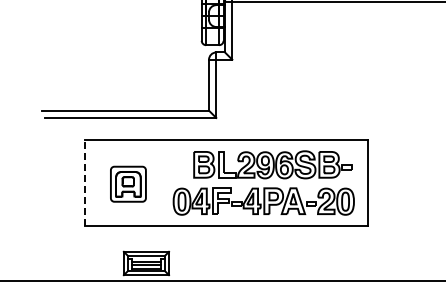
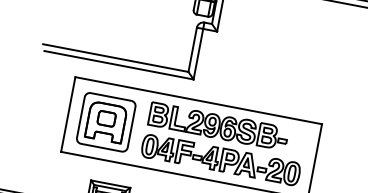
part: (272, 164) -> (218, 126), moved
line: (84, 182) -> (68, 113), dashed -> solid
part: (128, 184) -> (106, 122), size x1.67

